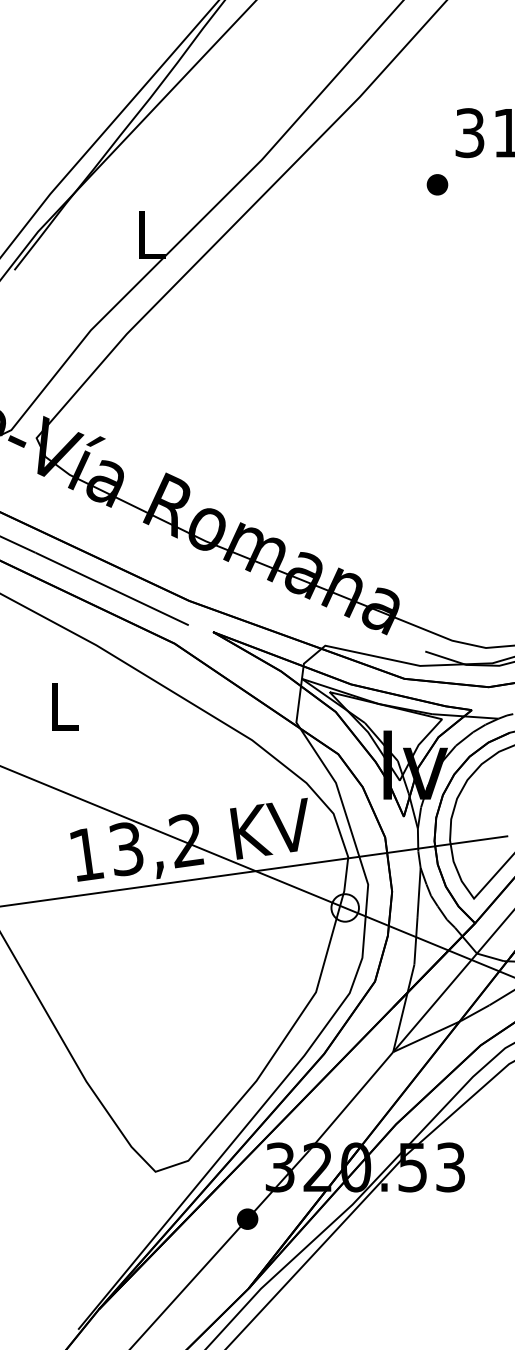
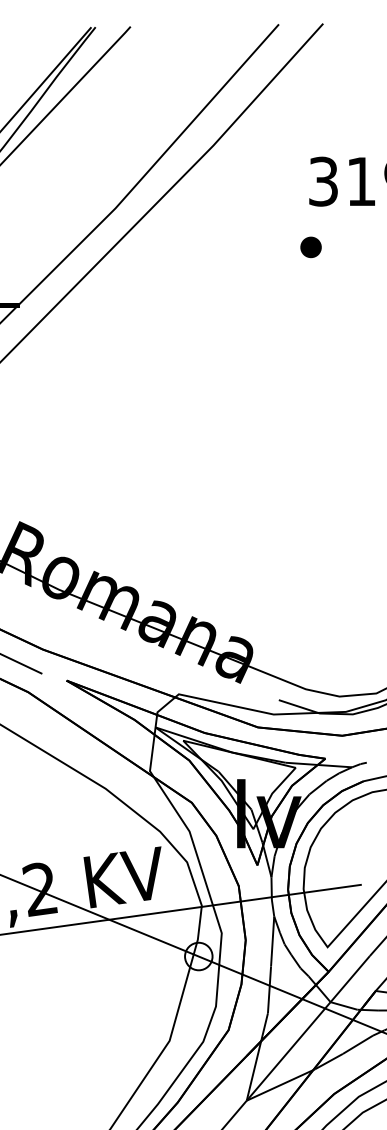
part: (437, 184) -> (311, 247), moved

